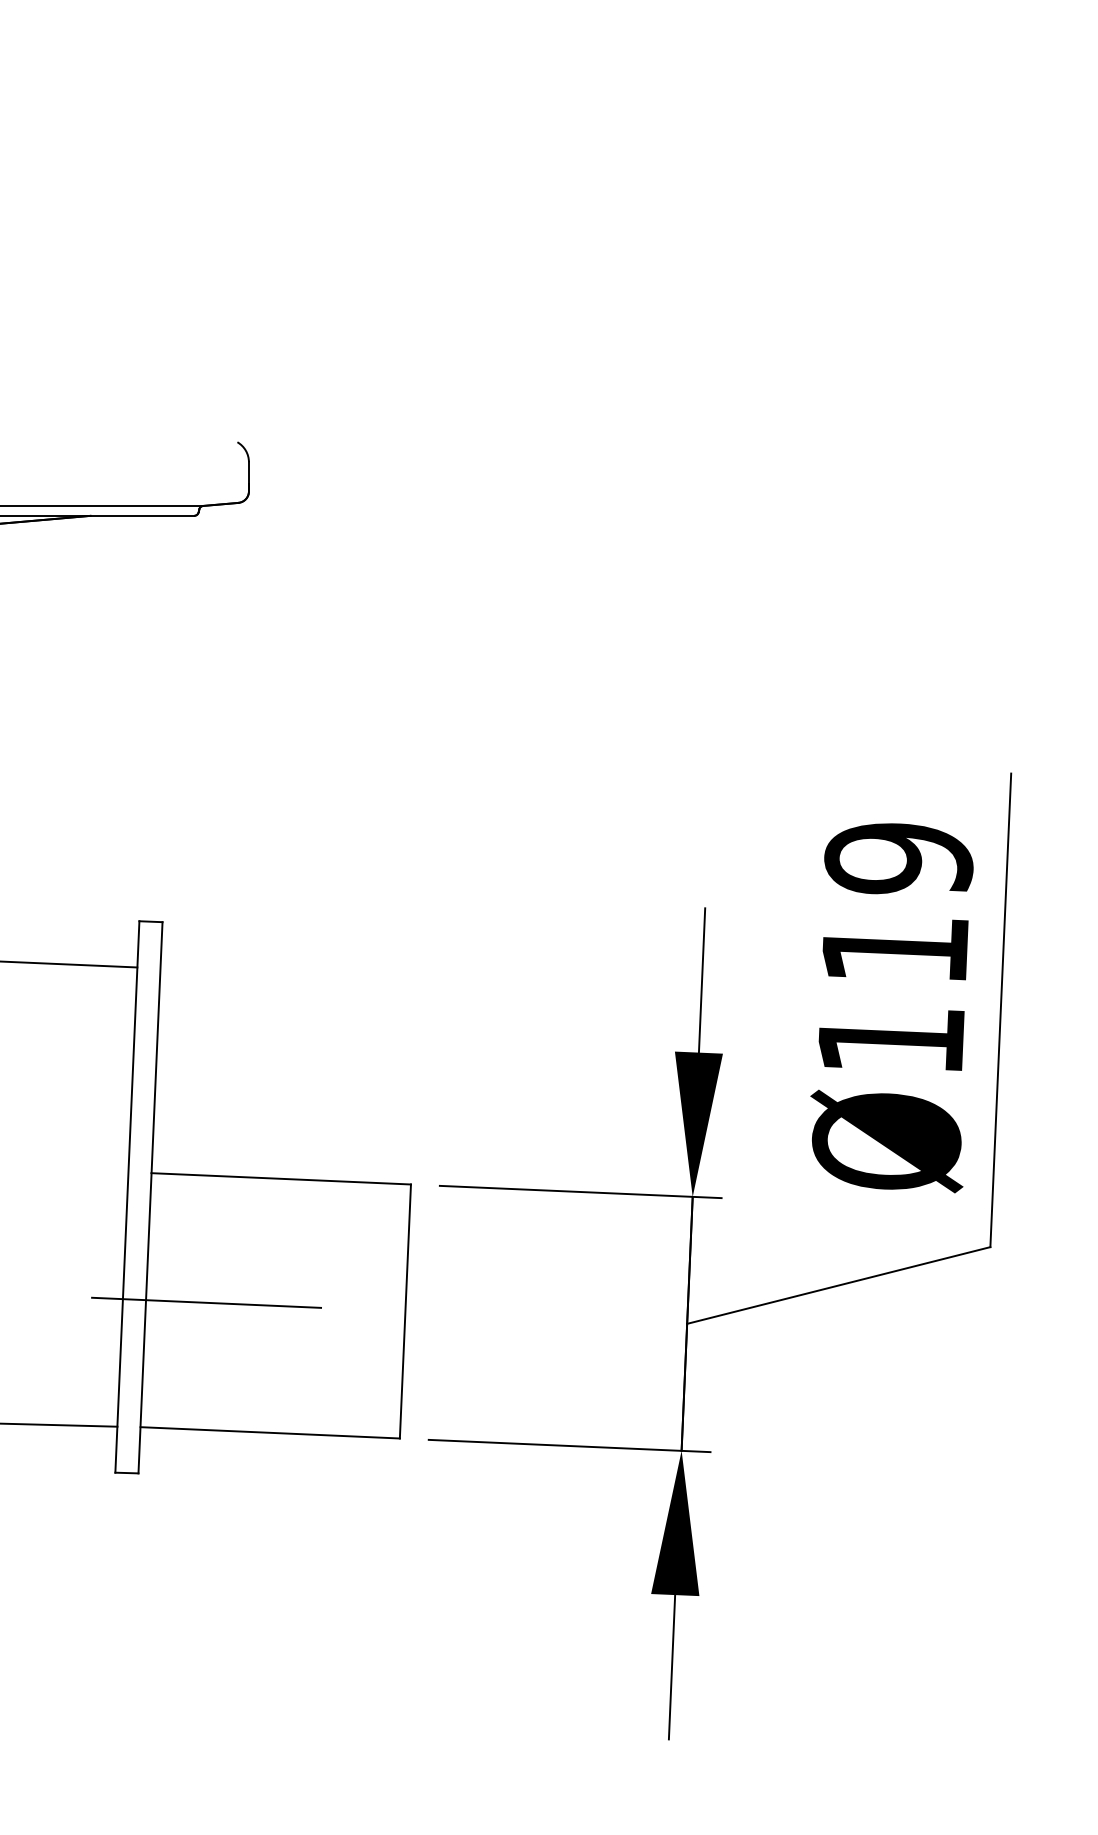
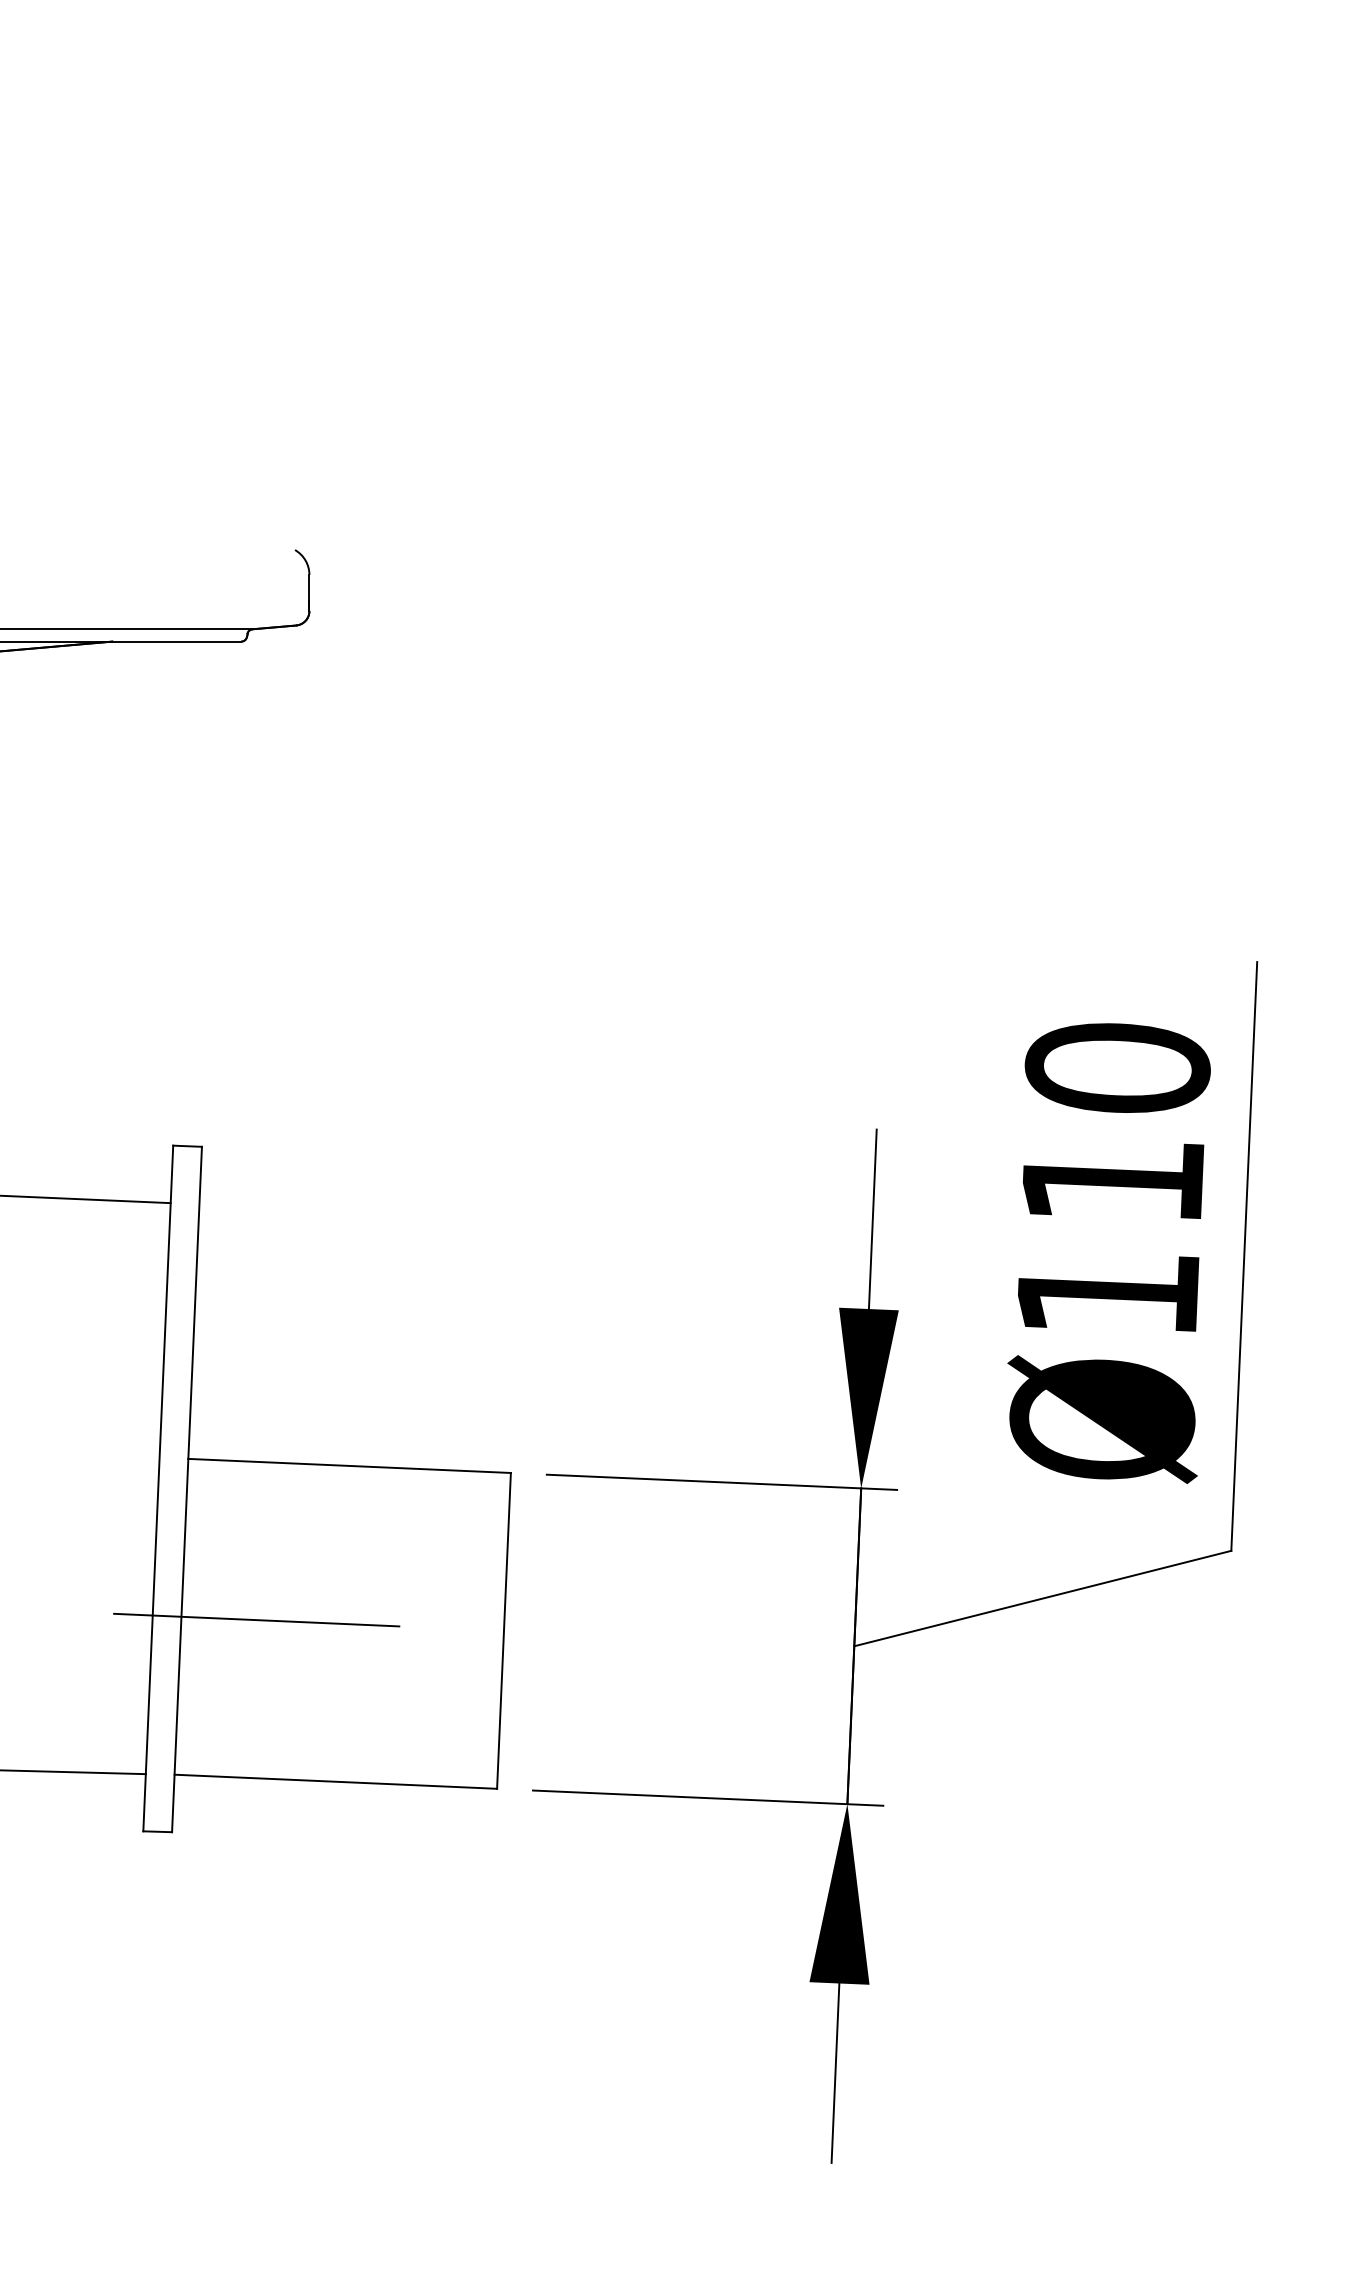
text: (898, 858) -> (1117, 1067), Ø119 -> Ø110

